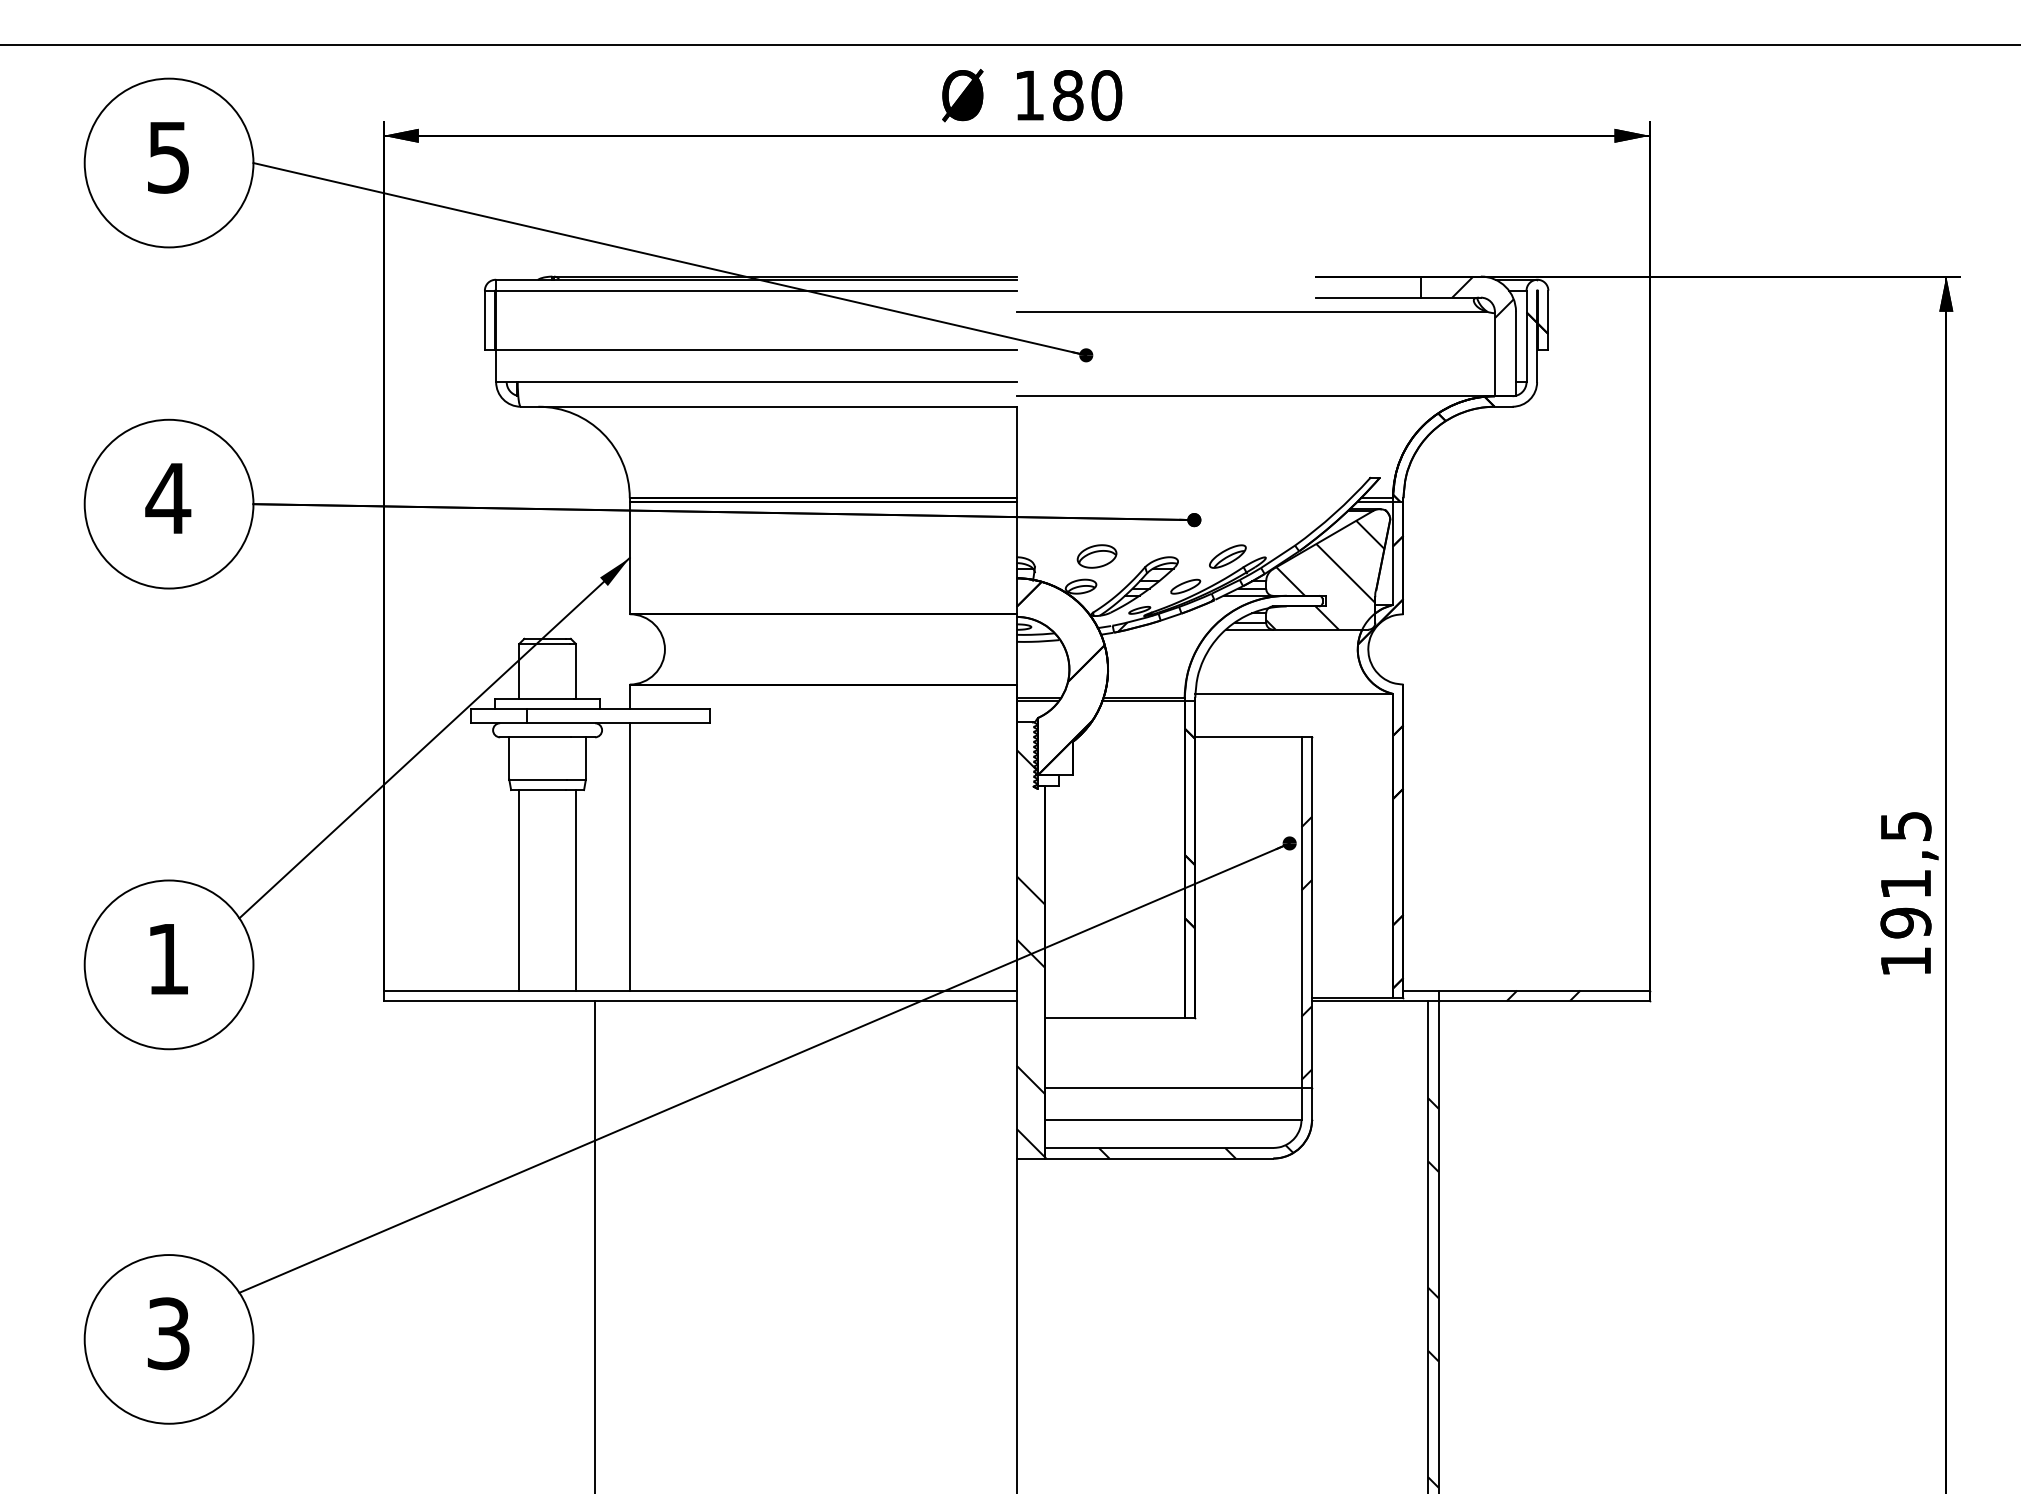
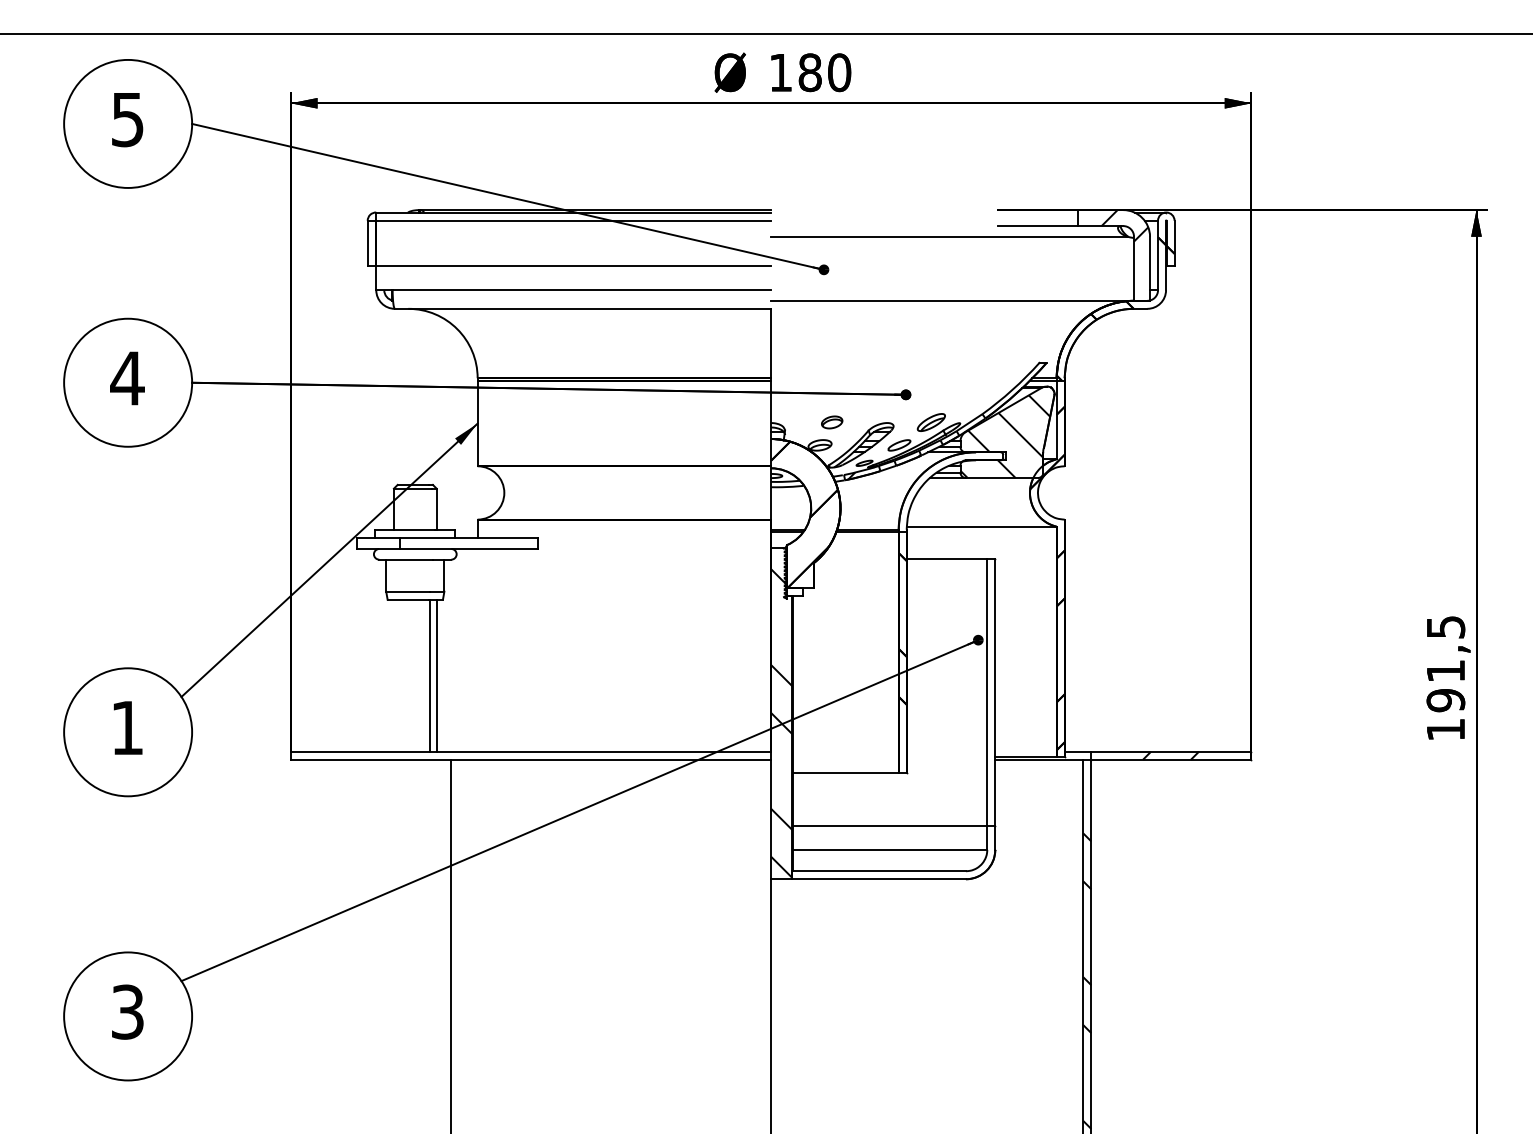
part: (1096, 556) -> (831, 422), size x0.7
line: (629, 856) -> (477, 650), removed
line: (519, 890) -> (430, 675), moved
hatch: (1306, 947) -> (991, 719), removed
hatch: (1168, 1151) -> (886, 873), removed

